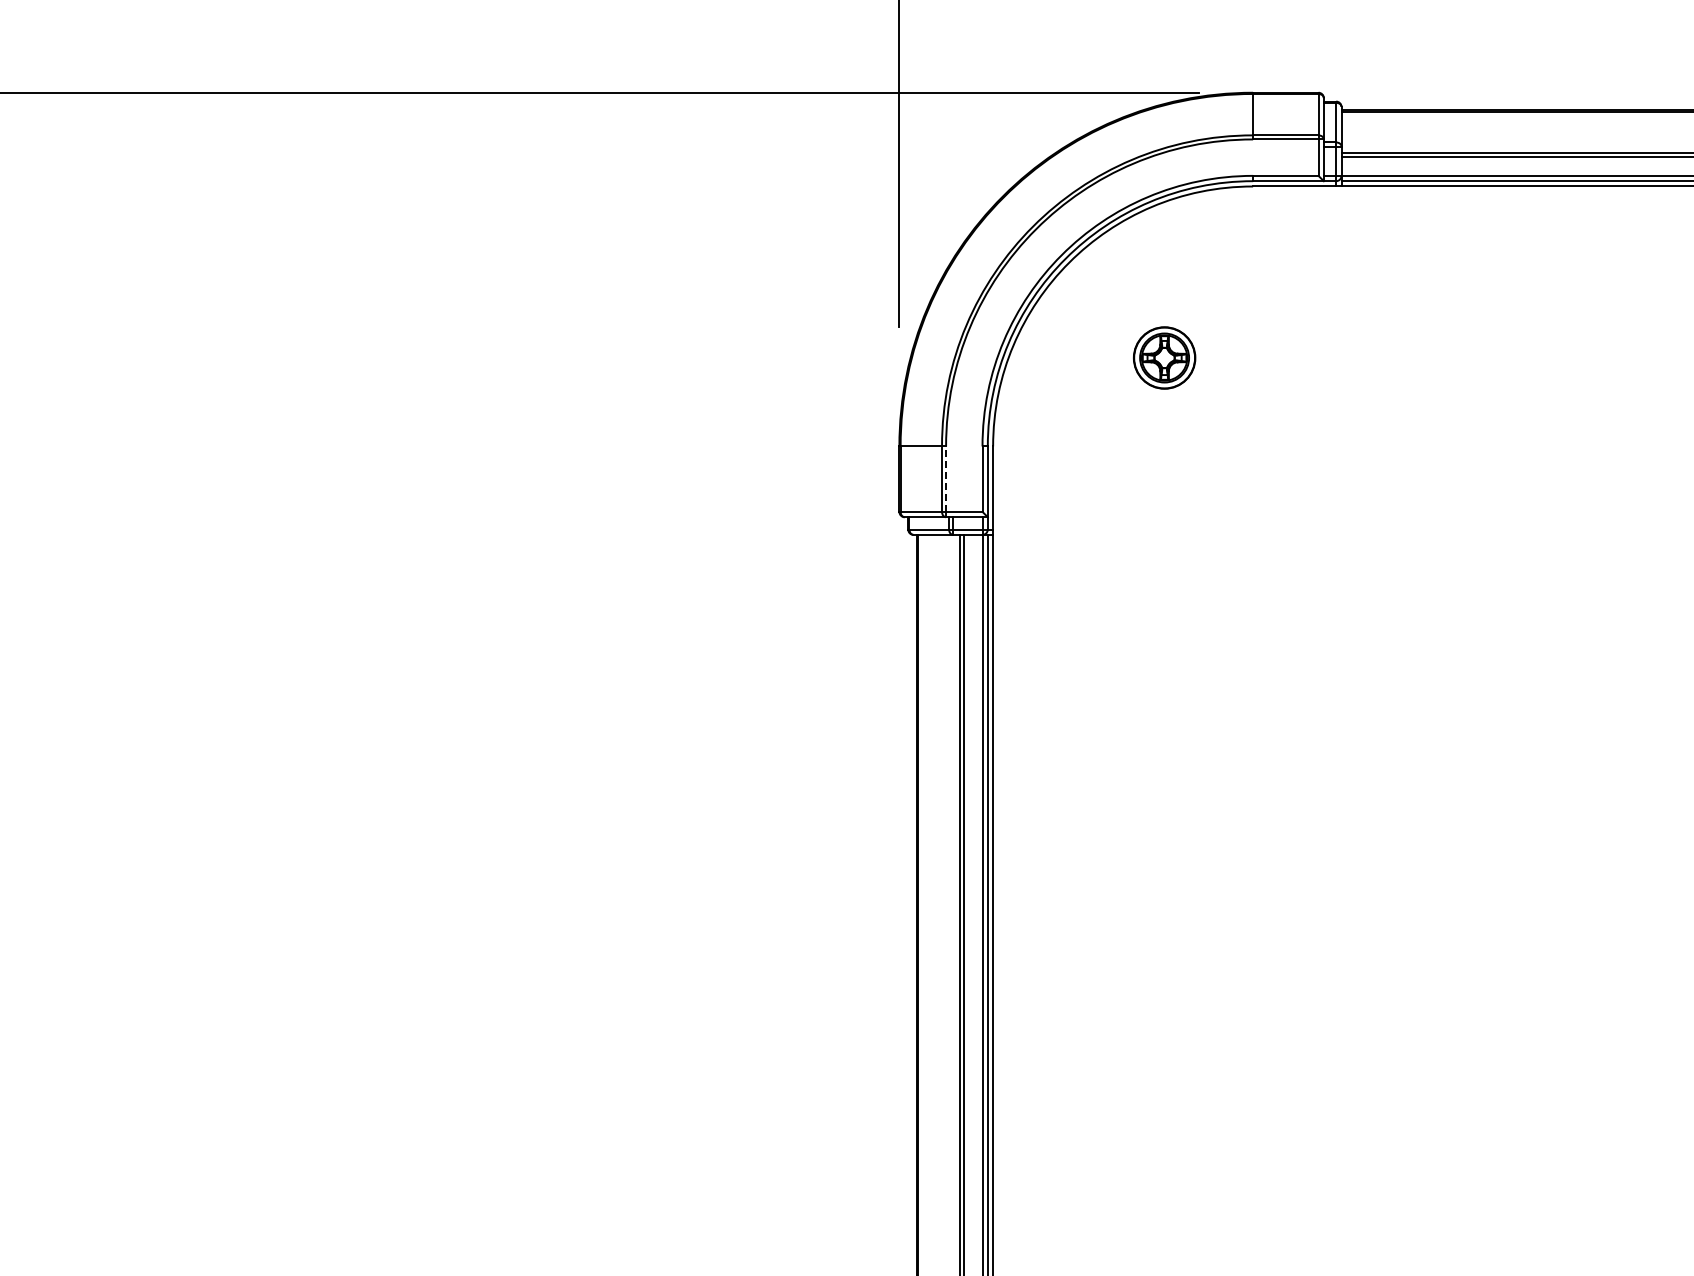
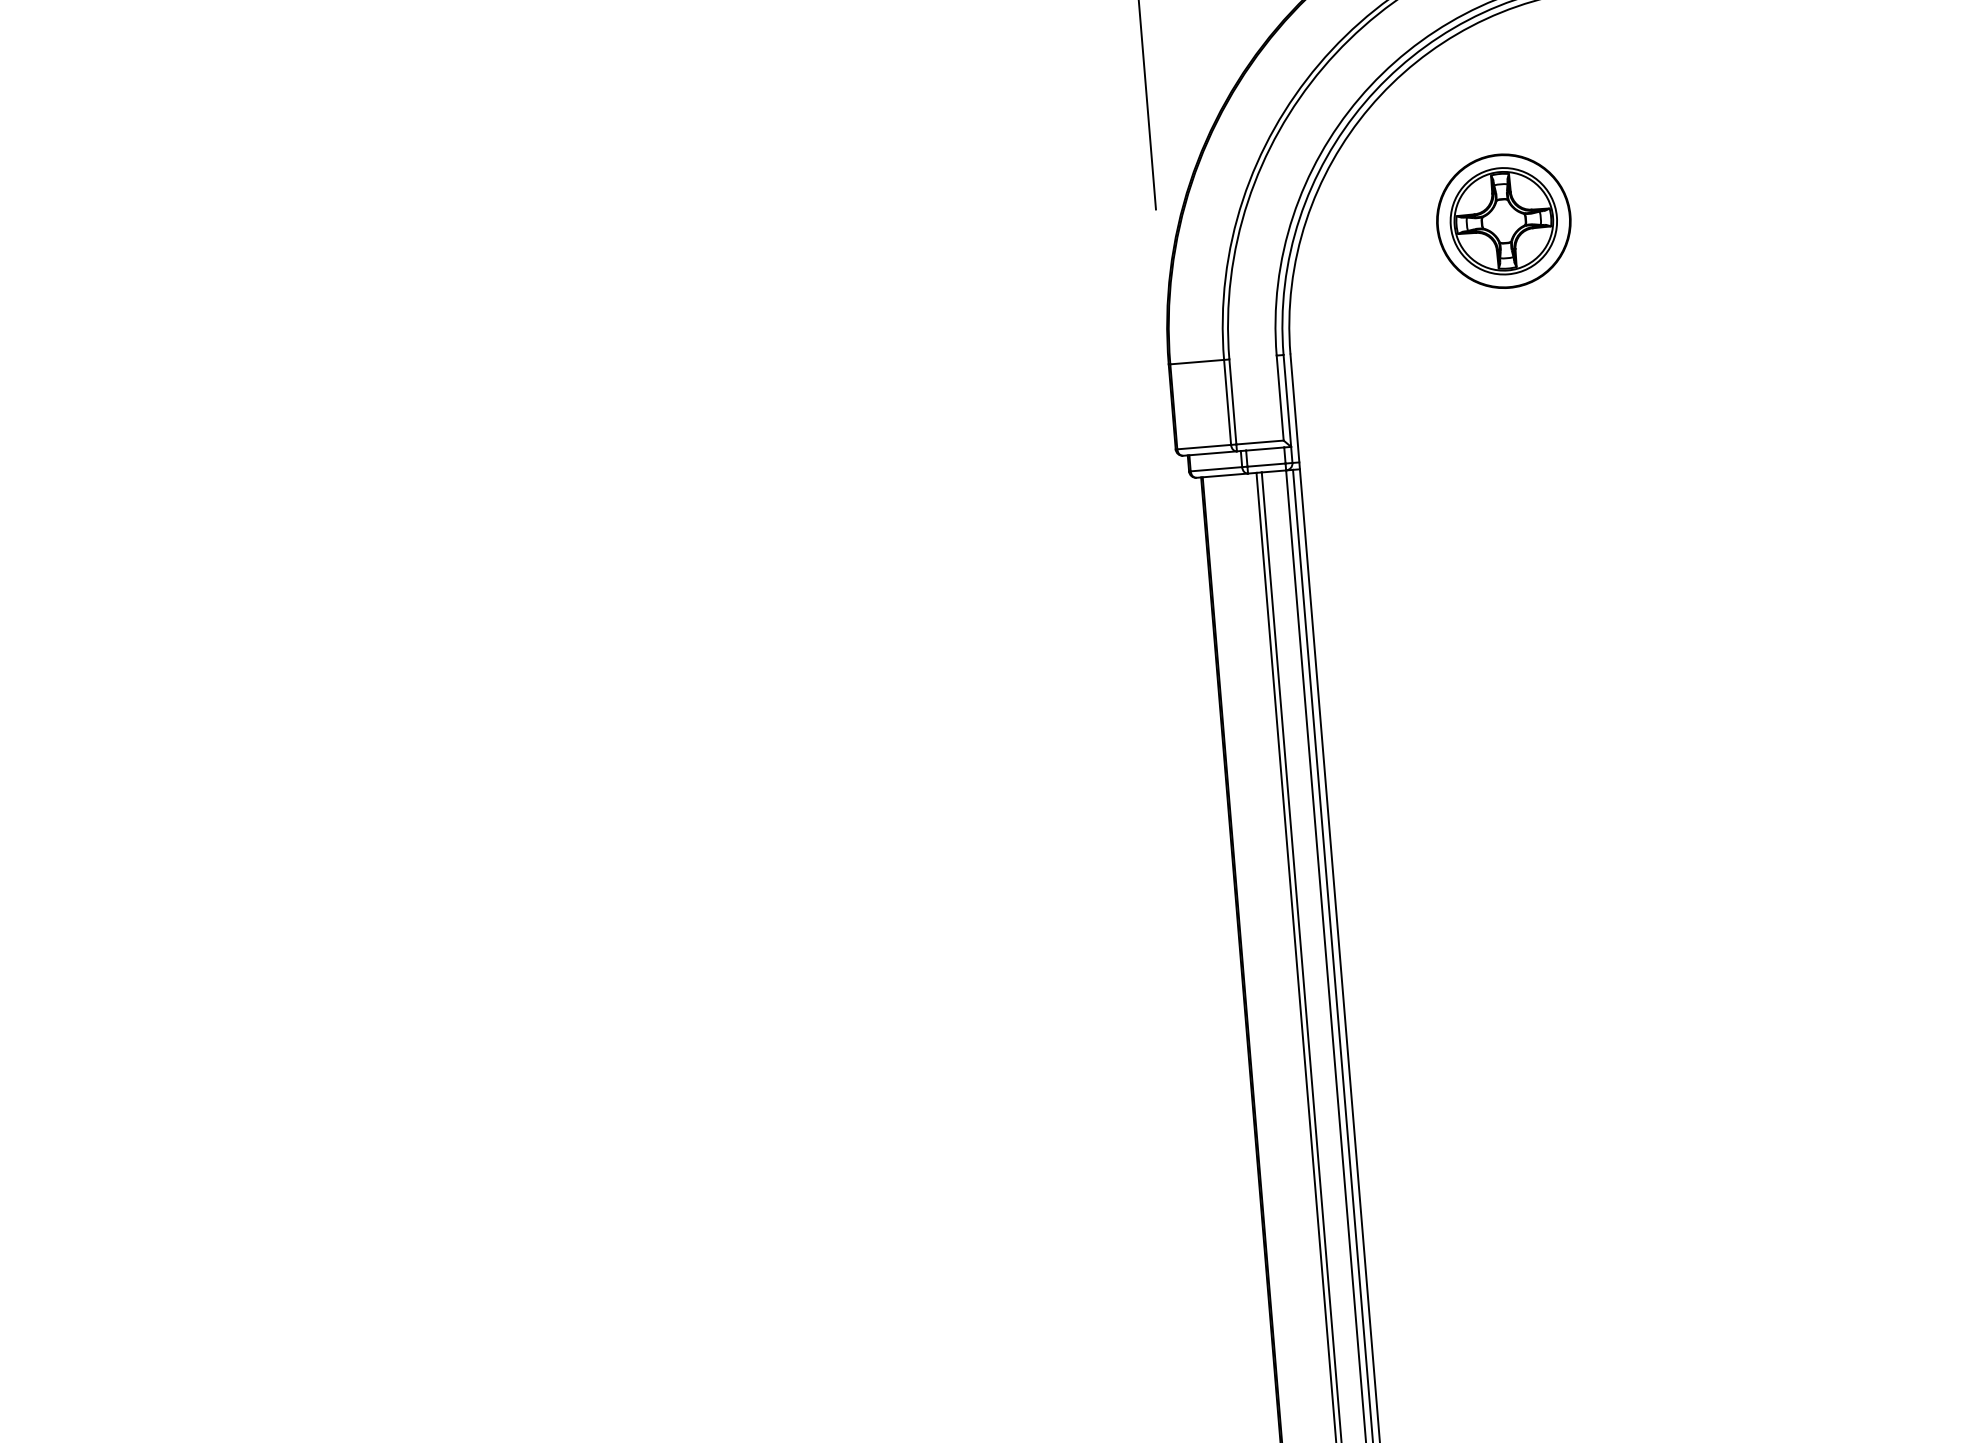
part: (1164, 357) -> (1503, 220), size x1.67
line: (946, 479) -> (1233, 402), dashed -> solid

